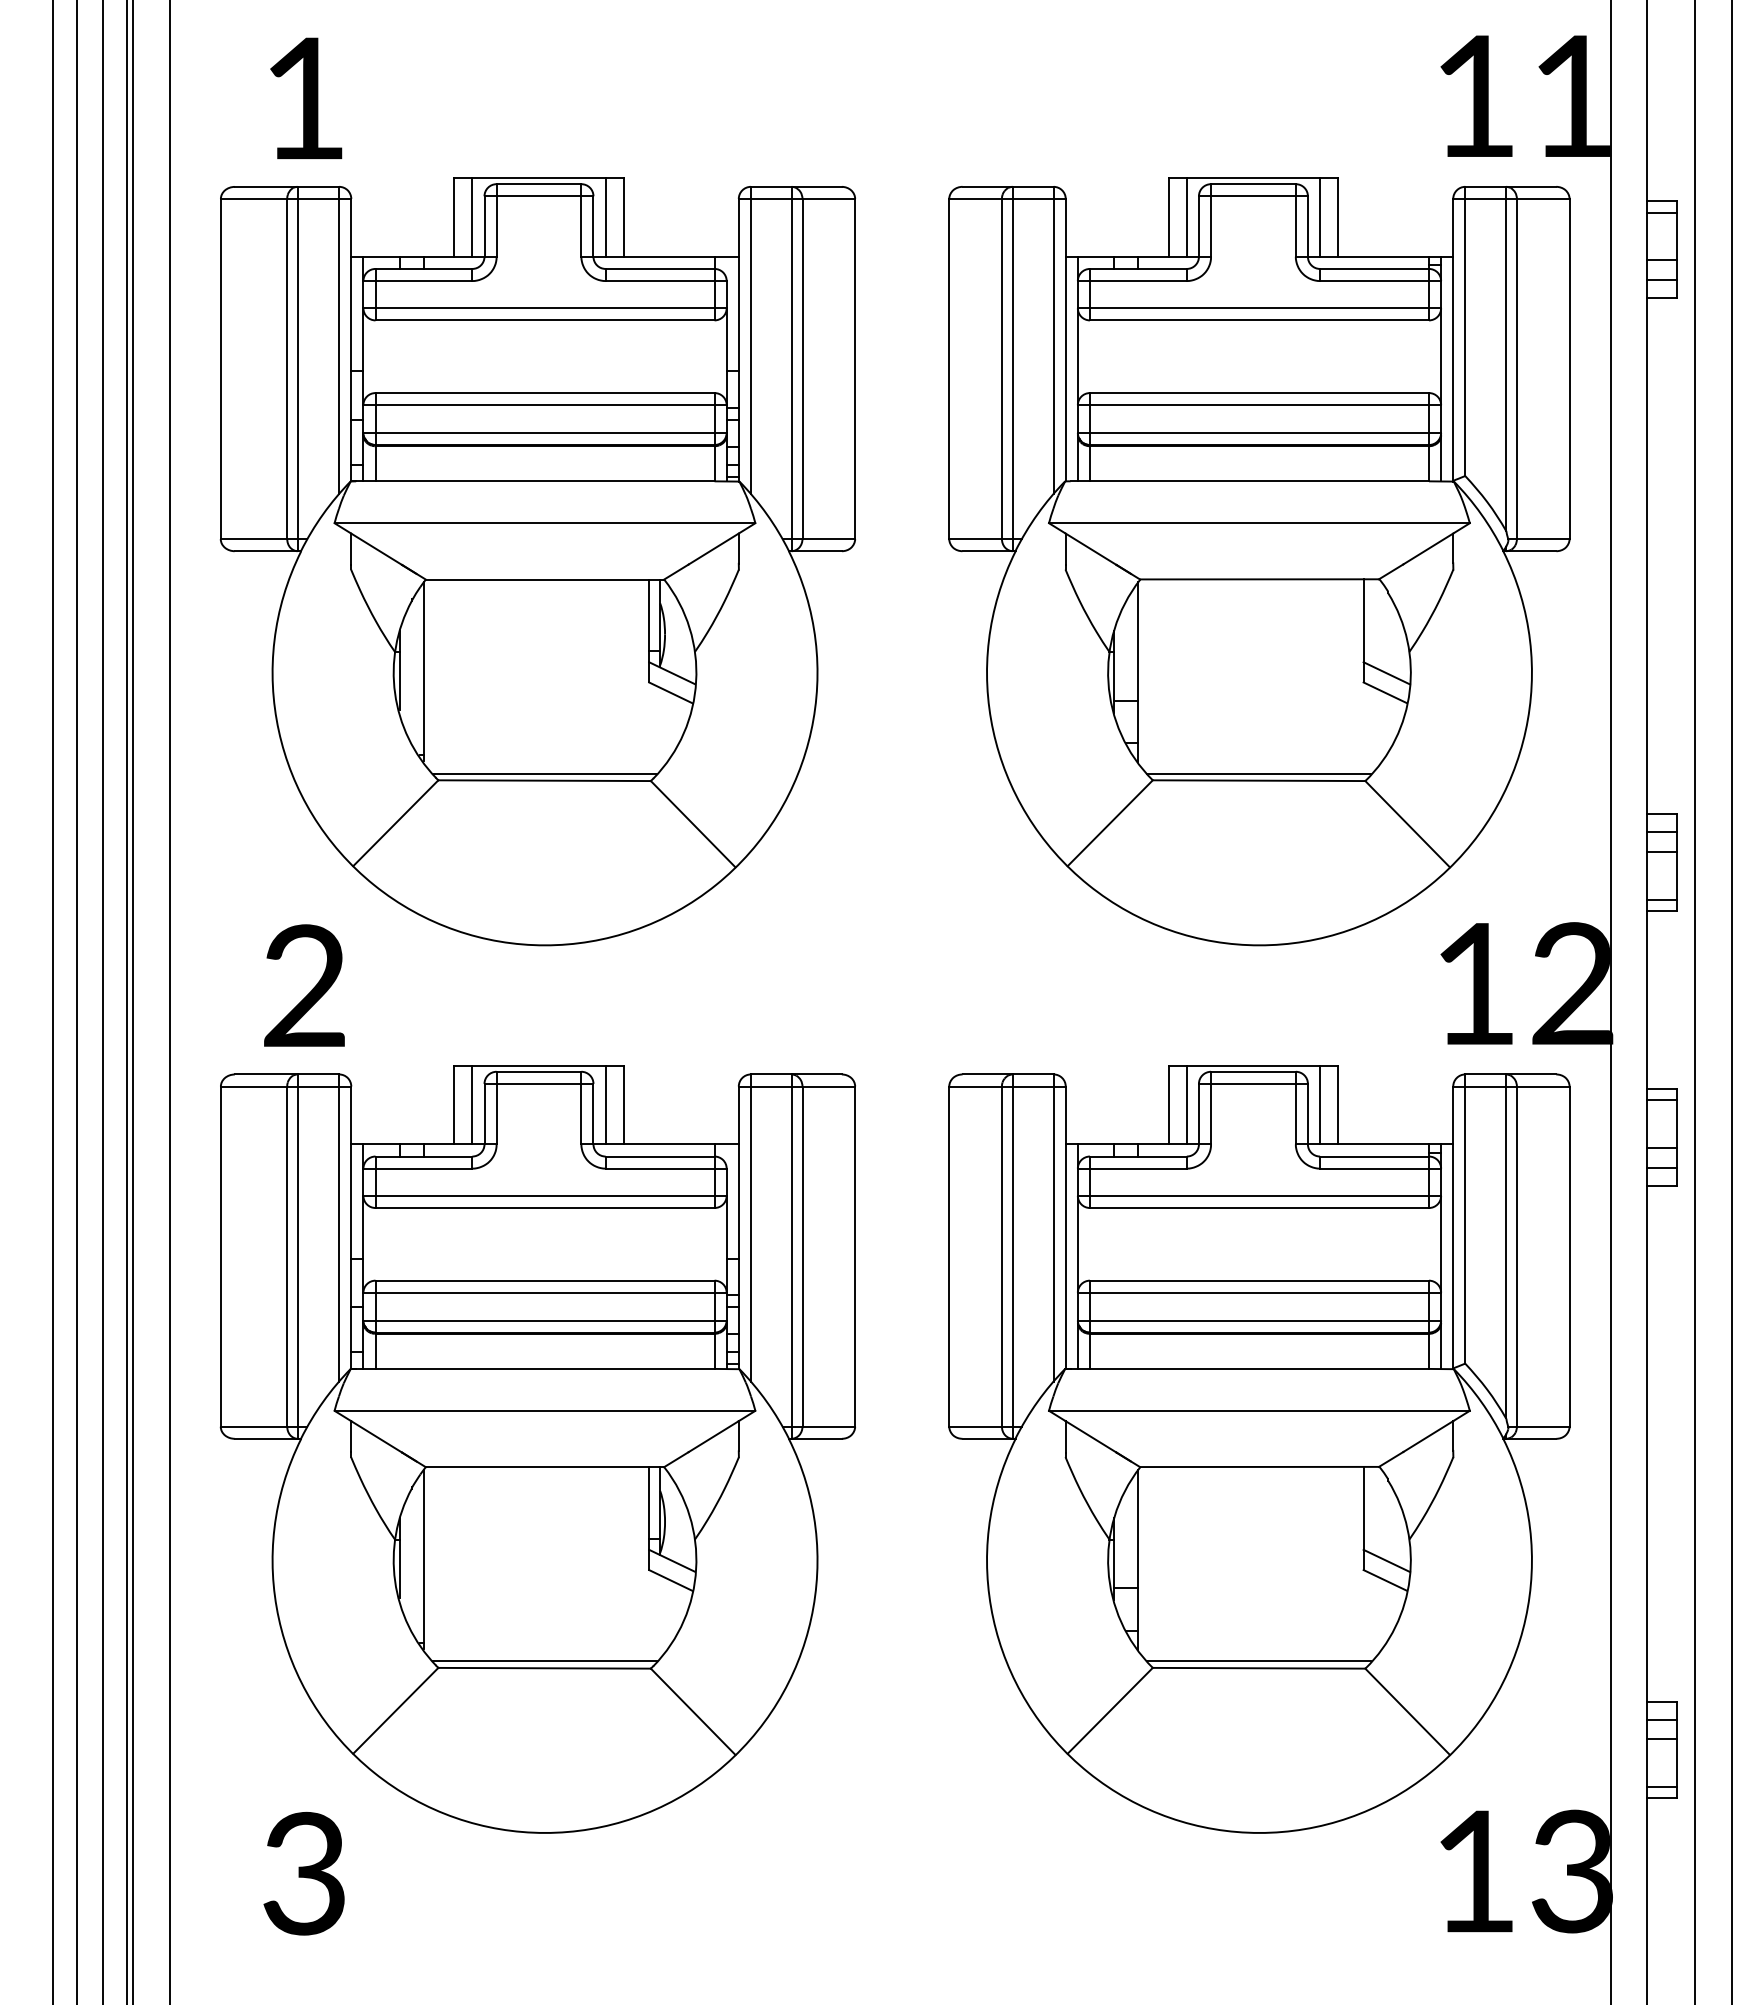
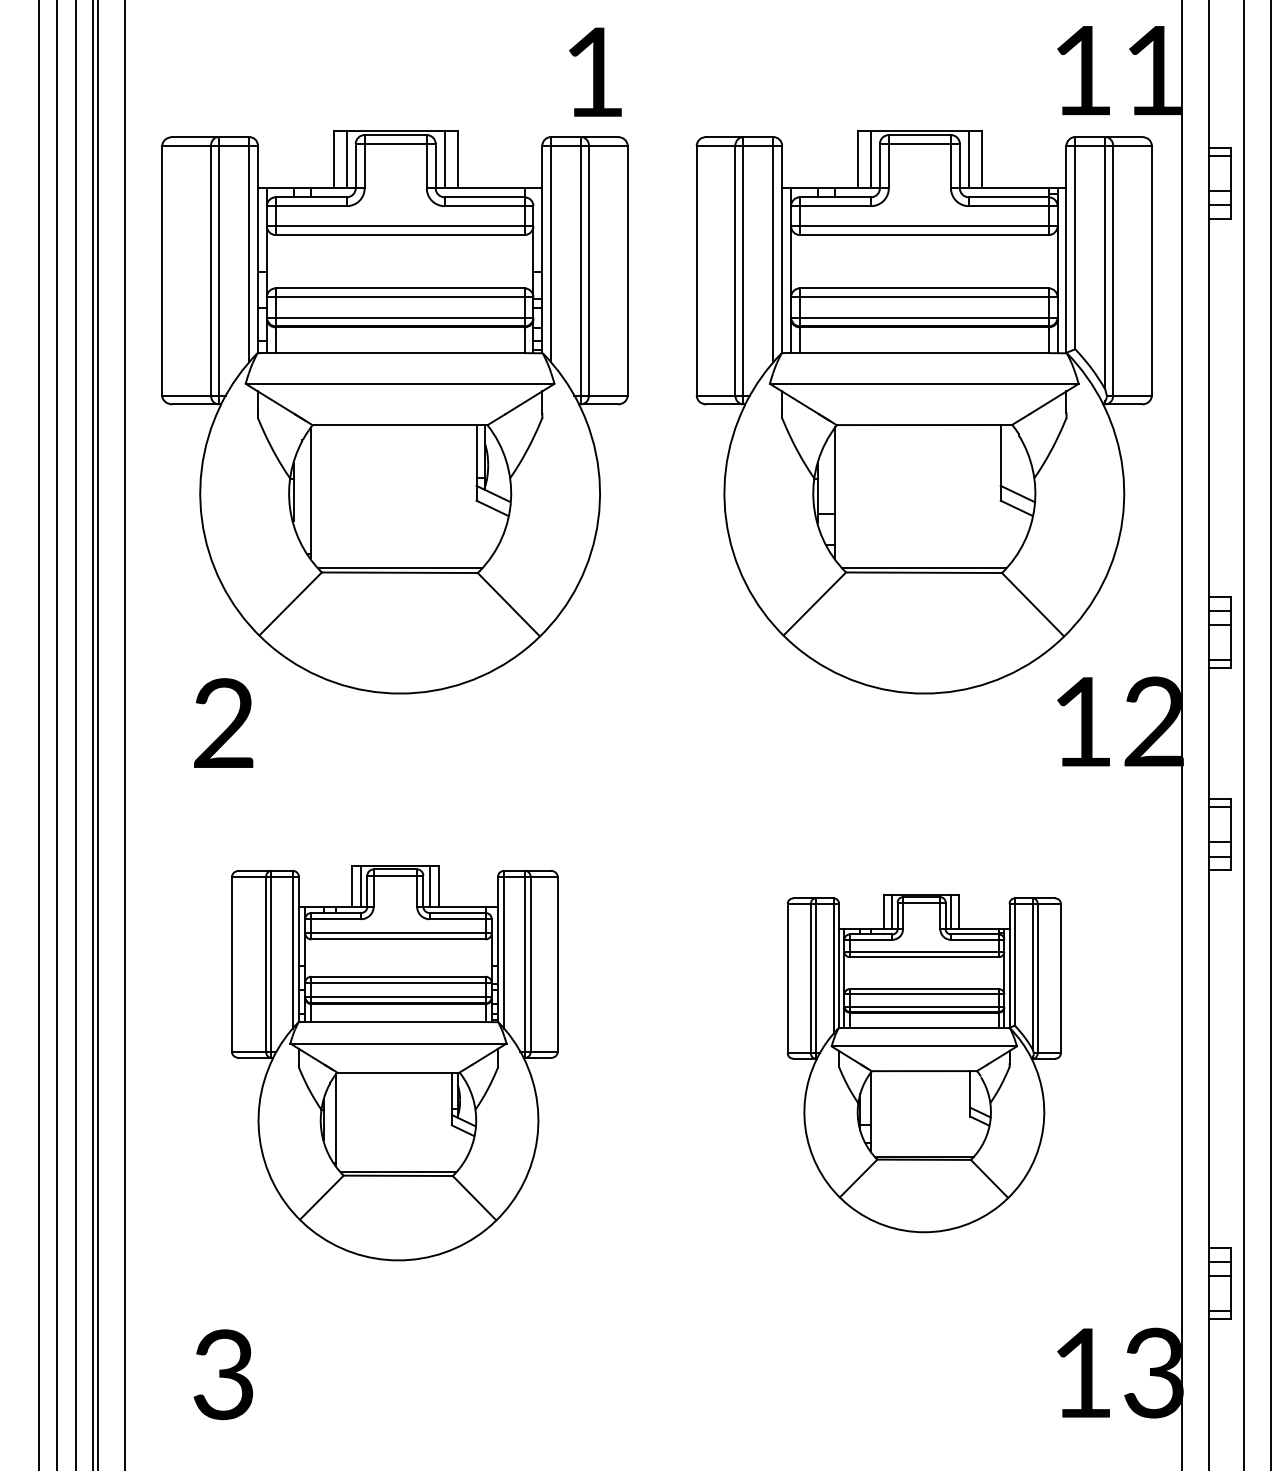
text: (306, 97) -> (595, 71), moved
part: (537, 1449) -> (394, 1063), size x0.7
part: (1259, 1449) -> (924, 1063), size x0.6

